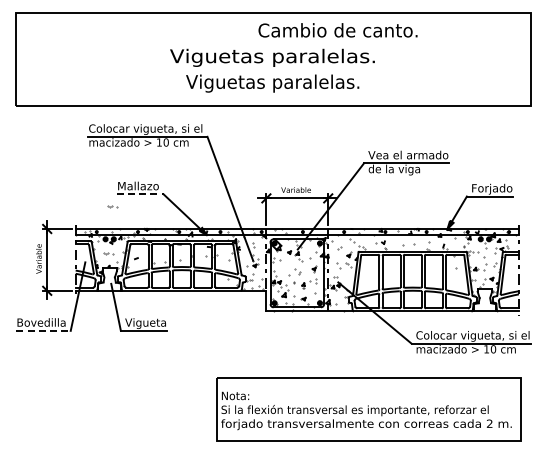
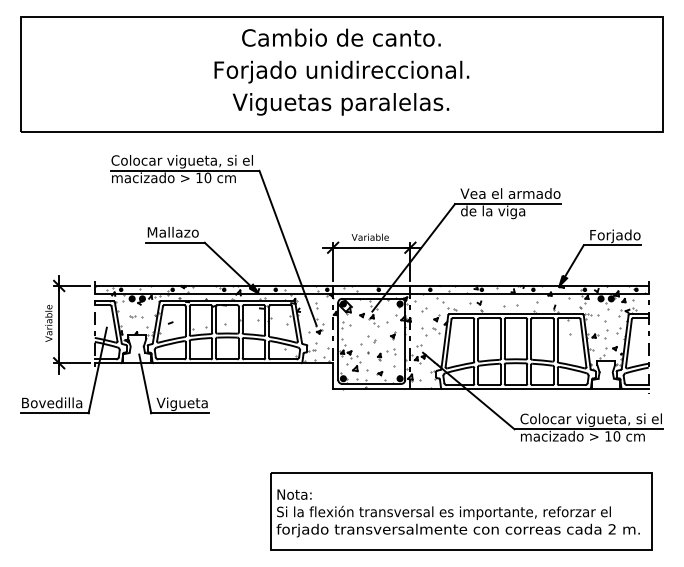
text: (337, 30) -> (340, 37), moved
text: (272, 57) -> (340, 71), Viguetas paralelas. -> Forjado unidireccional.
line: (140, 194) -> (175, 242), dashed -> solid
part: (112, 206) -> (140, 257), removed
line: (44, 330) -> (55, 412), dashed -> solid

